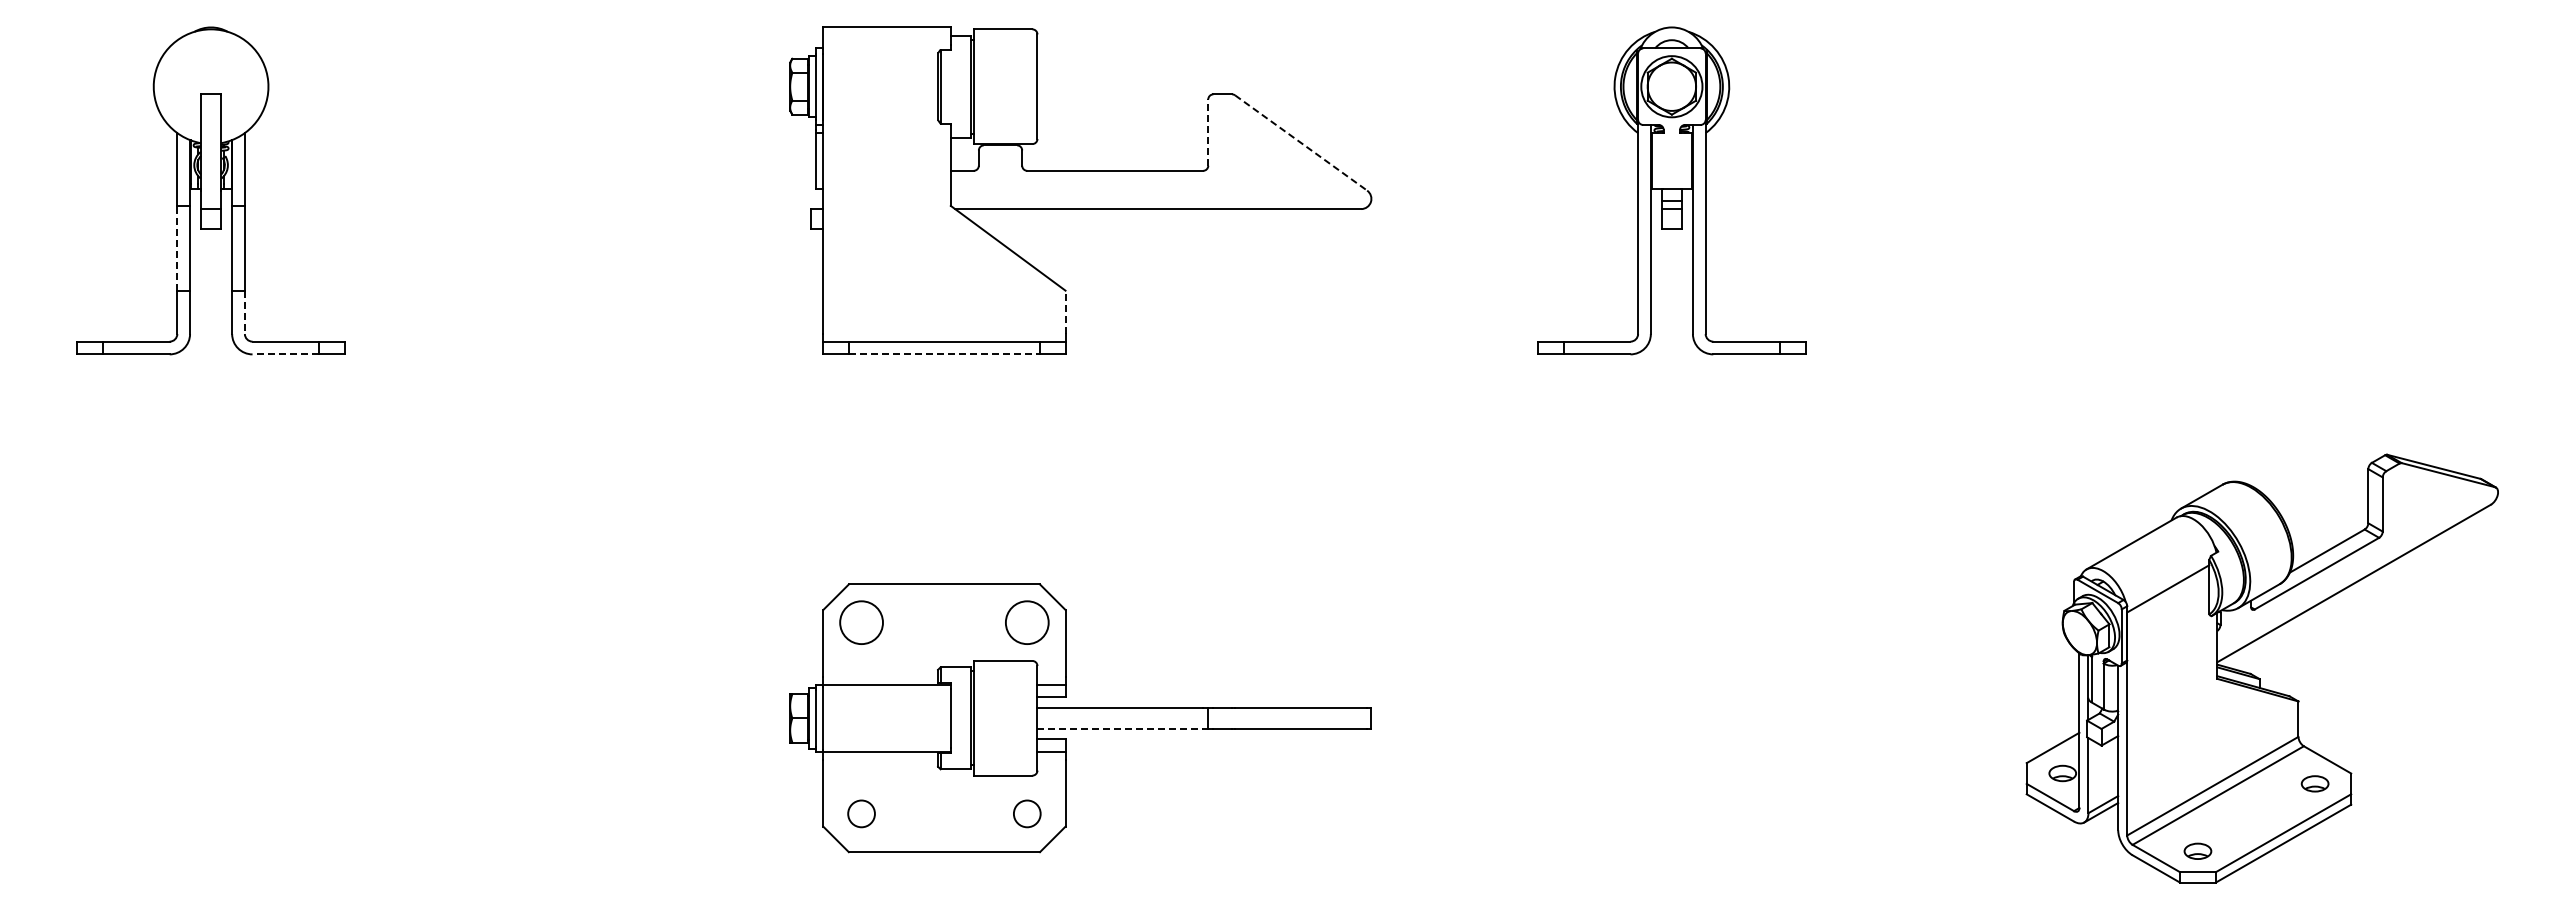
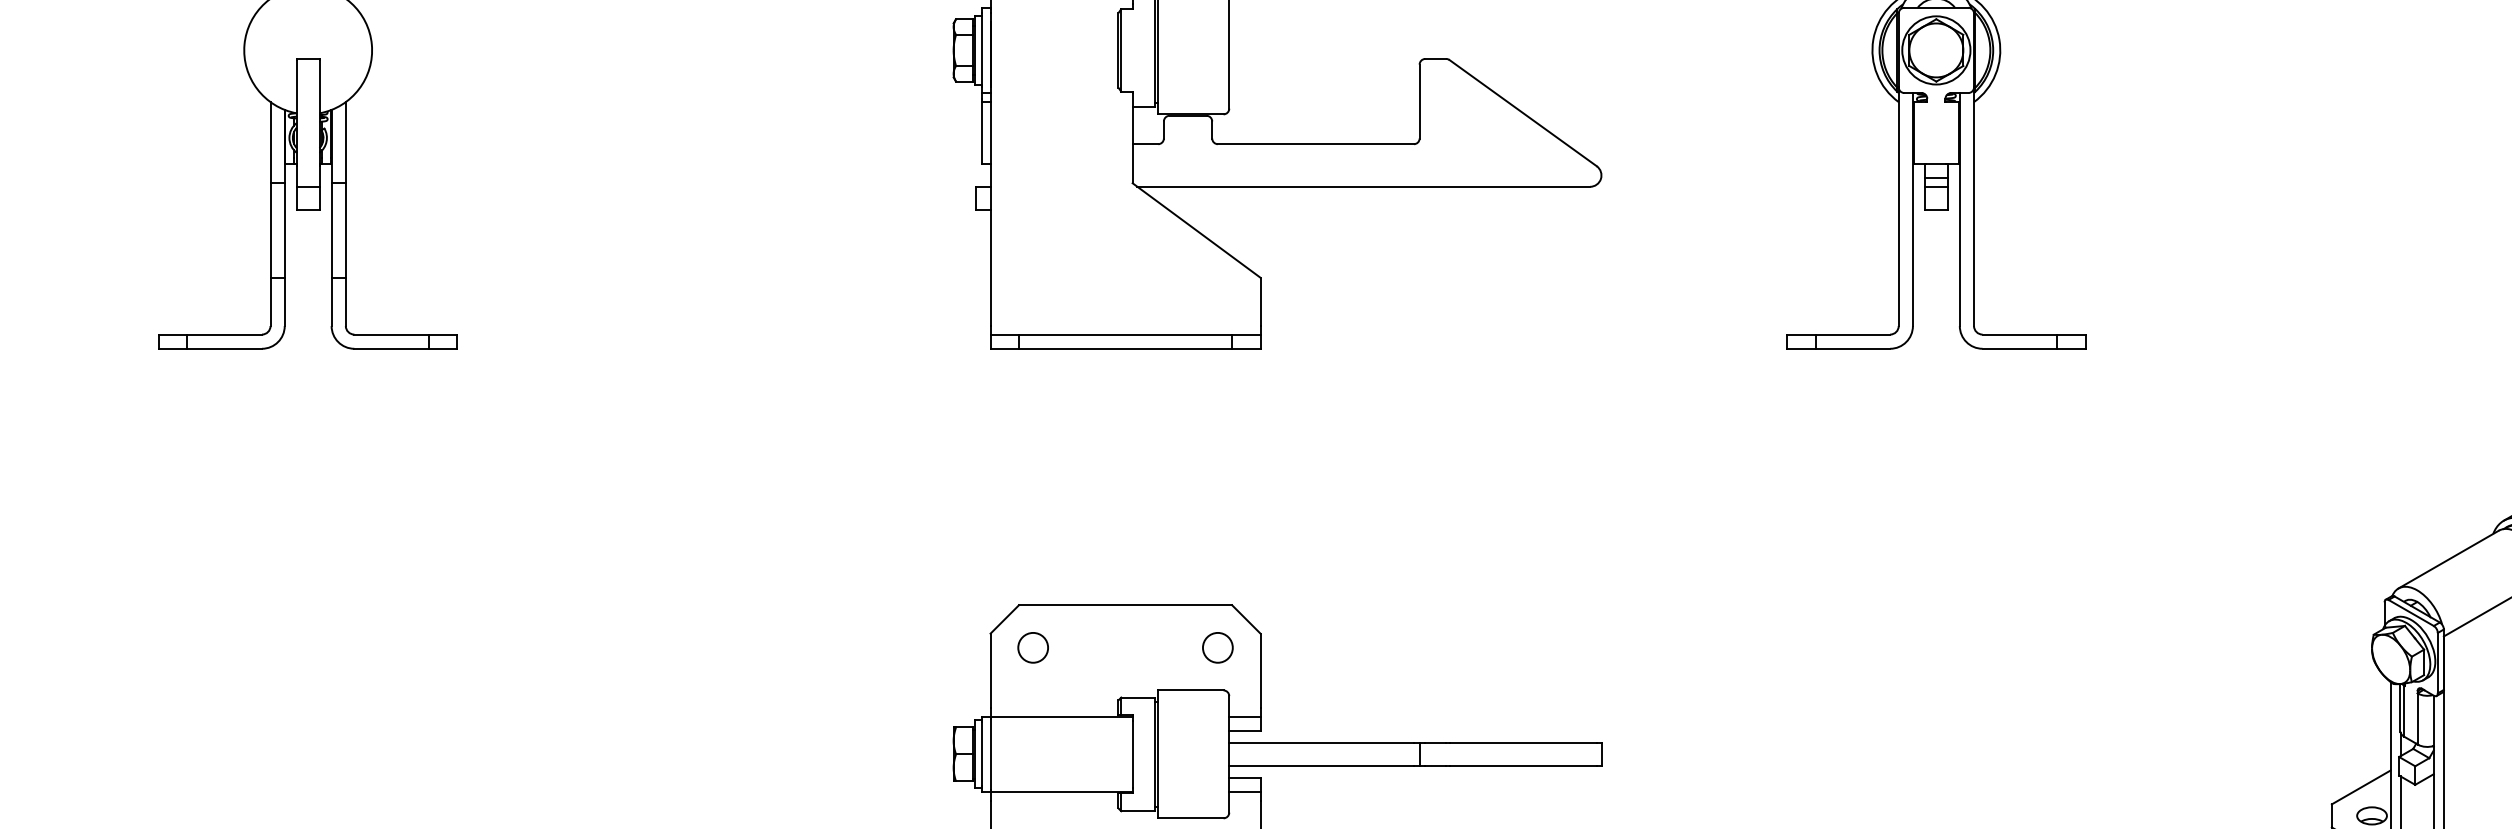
line: (1208, 132) -> (1419, 101), dashed -> solid
line: (1301, 143) -> (1523, 113), dashed -> solid
line: (177, 247) -> (270, 229), dashed -> solid
line: (244, 312) -> (345, 302), dashed -> solid
line: (1065, 312) -> (1260, 302), dashed -> solid
line: (285, 354) -> (391, 348), dashed -> solid
line: (944, 354) -> (1125, 348), dashed -> solid
circle: (861, 622) -> (1033, 647), size x0.62
circle: (1026, 622) -> (1217, 647), size x0.62
line: (1120, 728) -> (1321, 765), dashed -> solid

